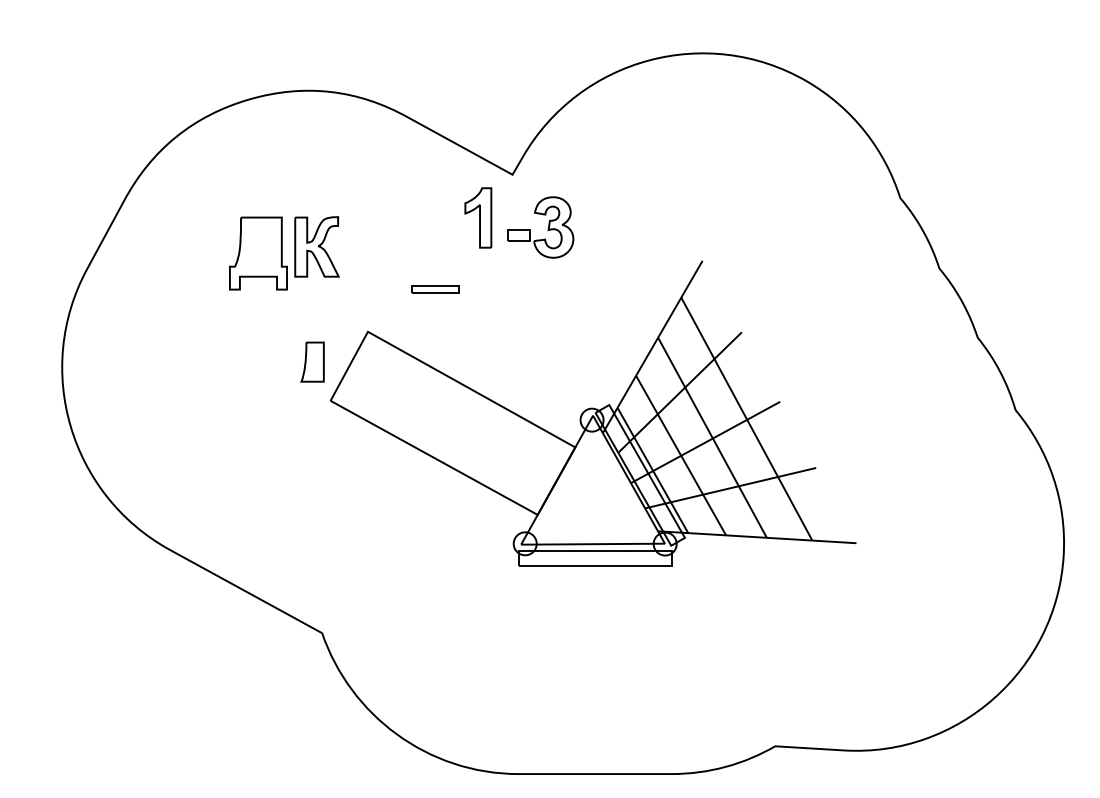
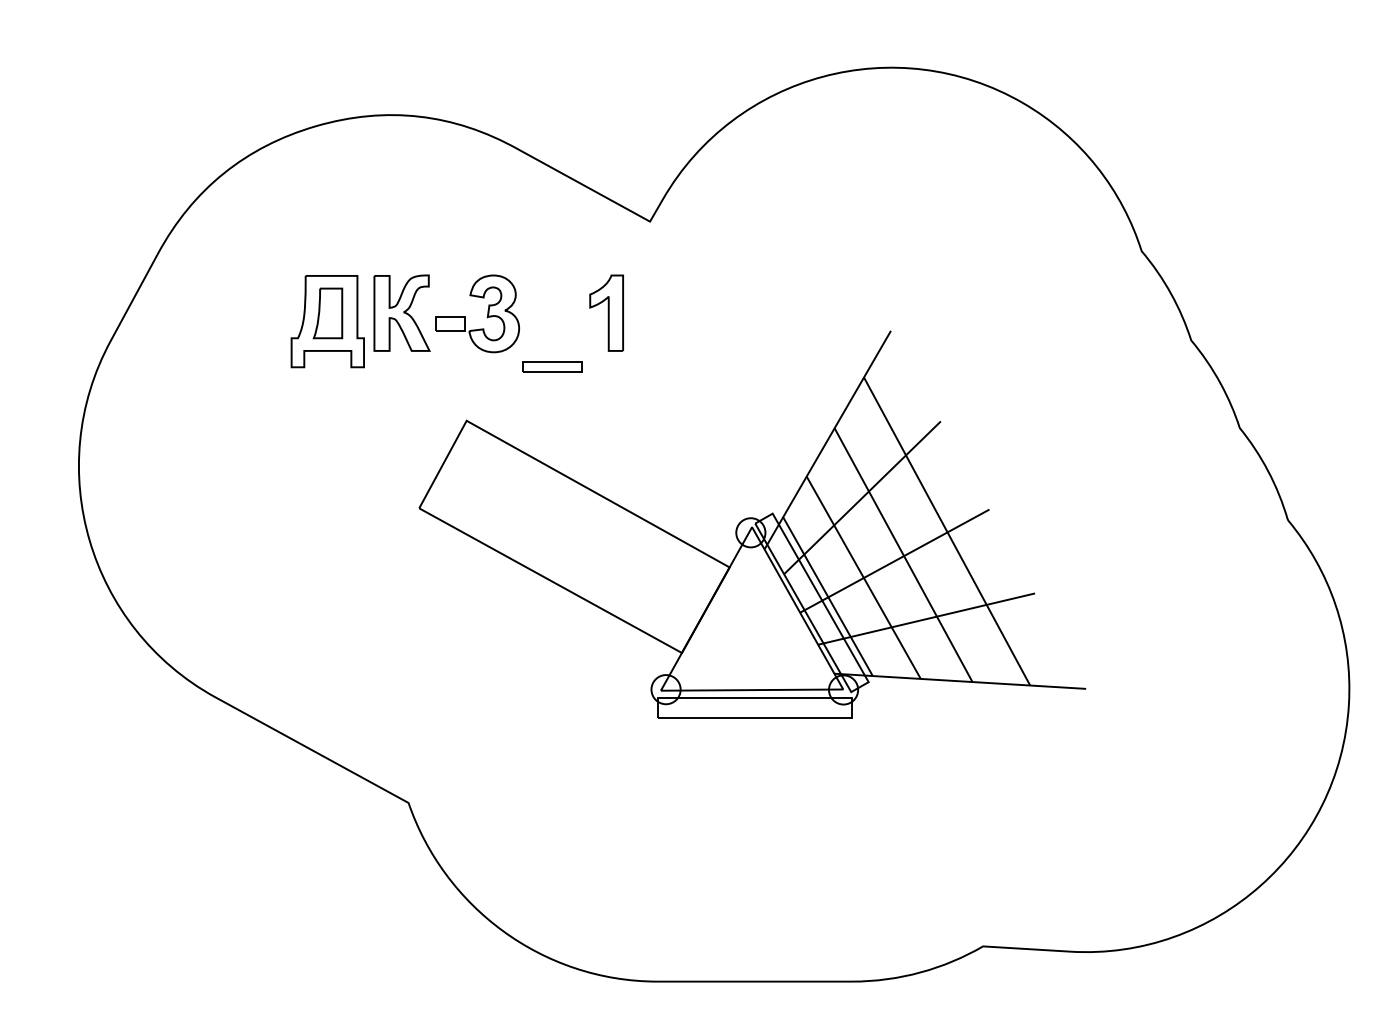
part: (478, 217) -> (606, 312), moved
part: (547, 229) -> (486, 316), moved
part: (312, 361) -> (327, 312), moved

